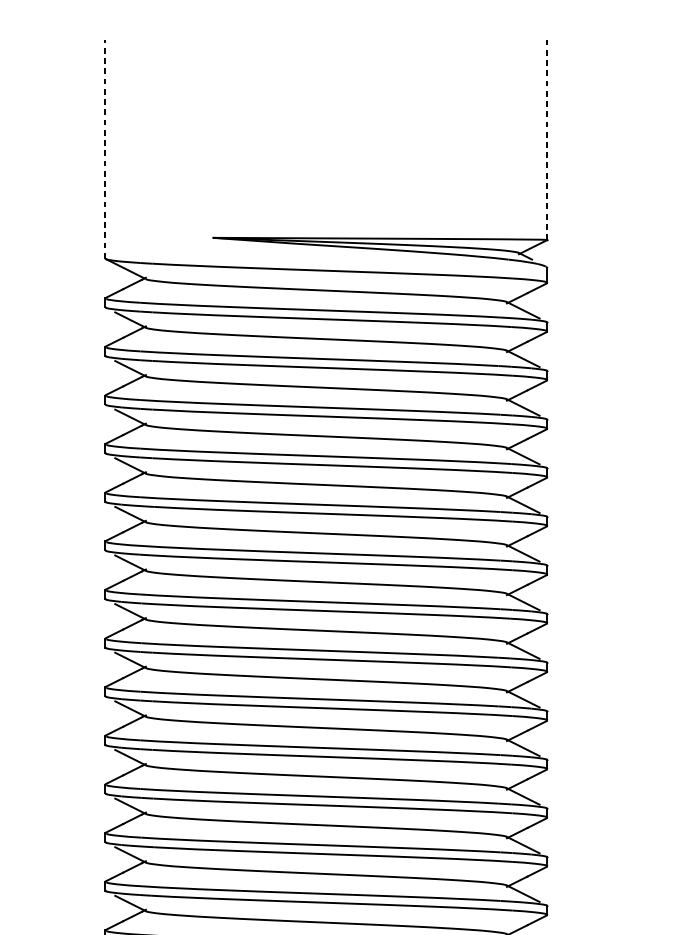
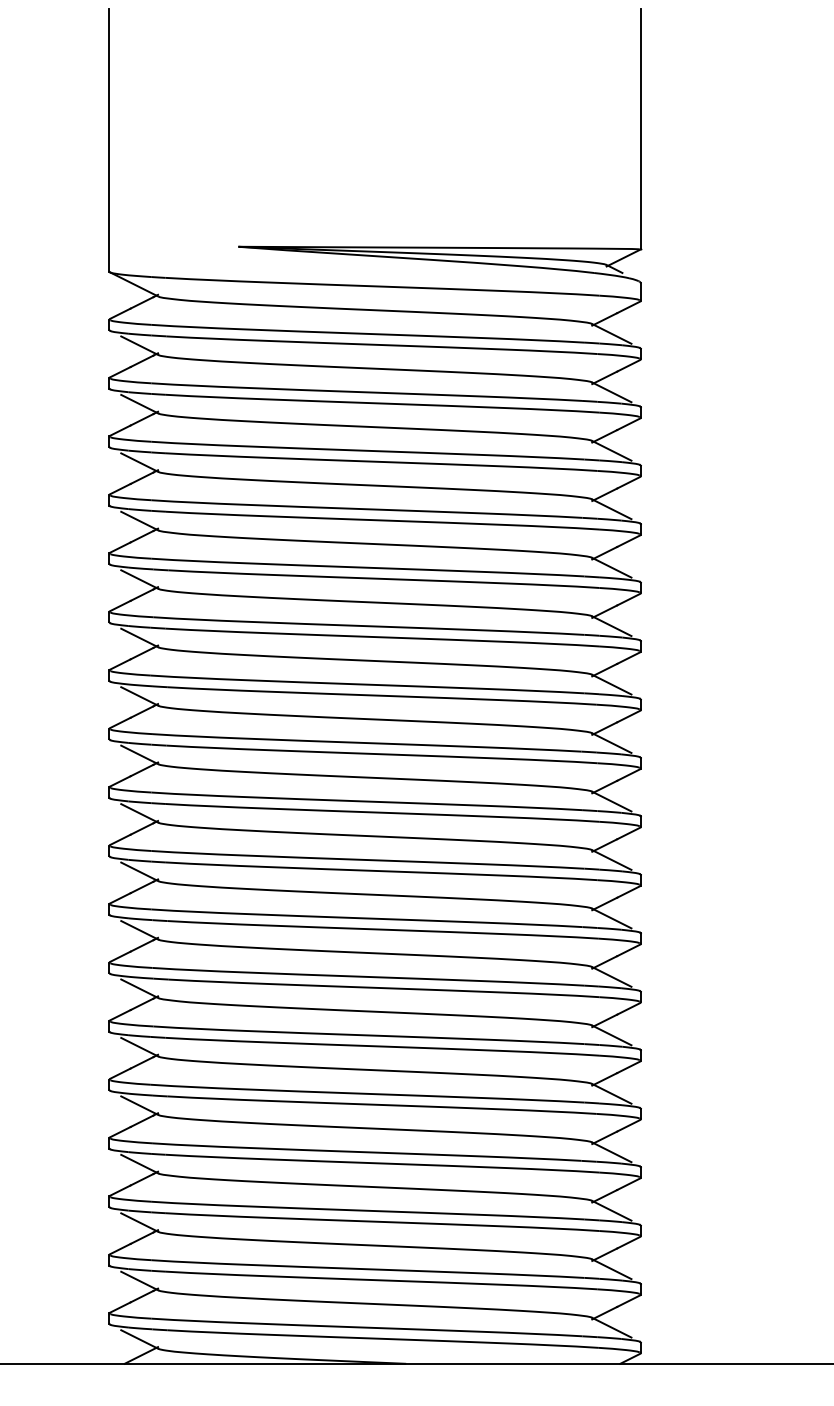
line: (547, 139) -> (640, 128), dashed -> solid
line: (105, 149) -> (109, 140), dashed -> solid

